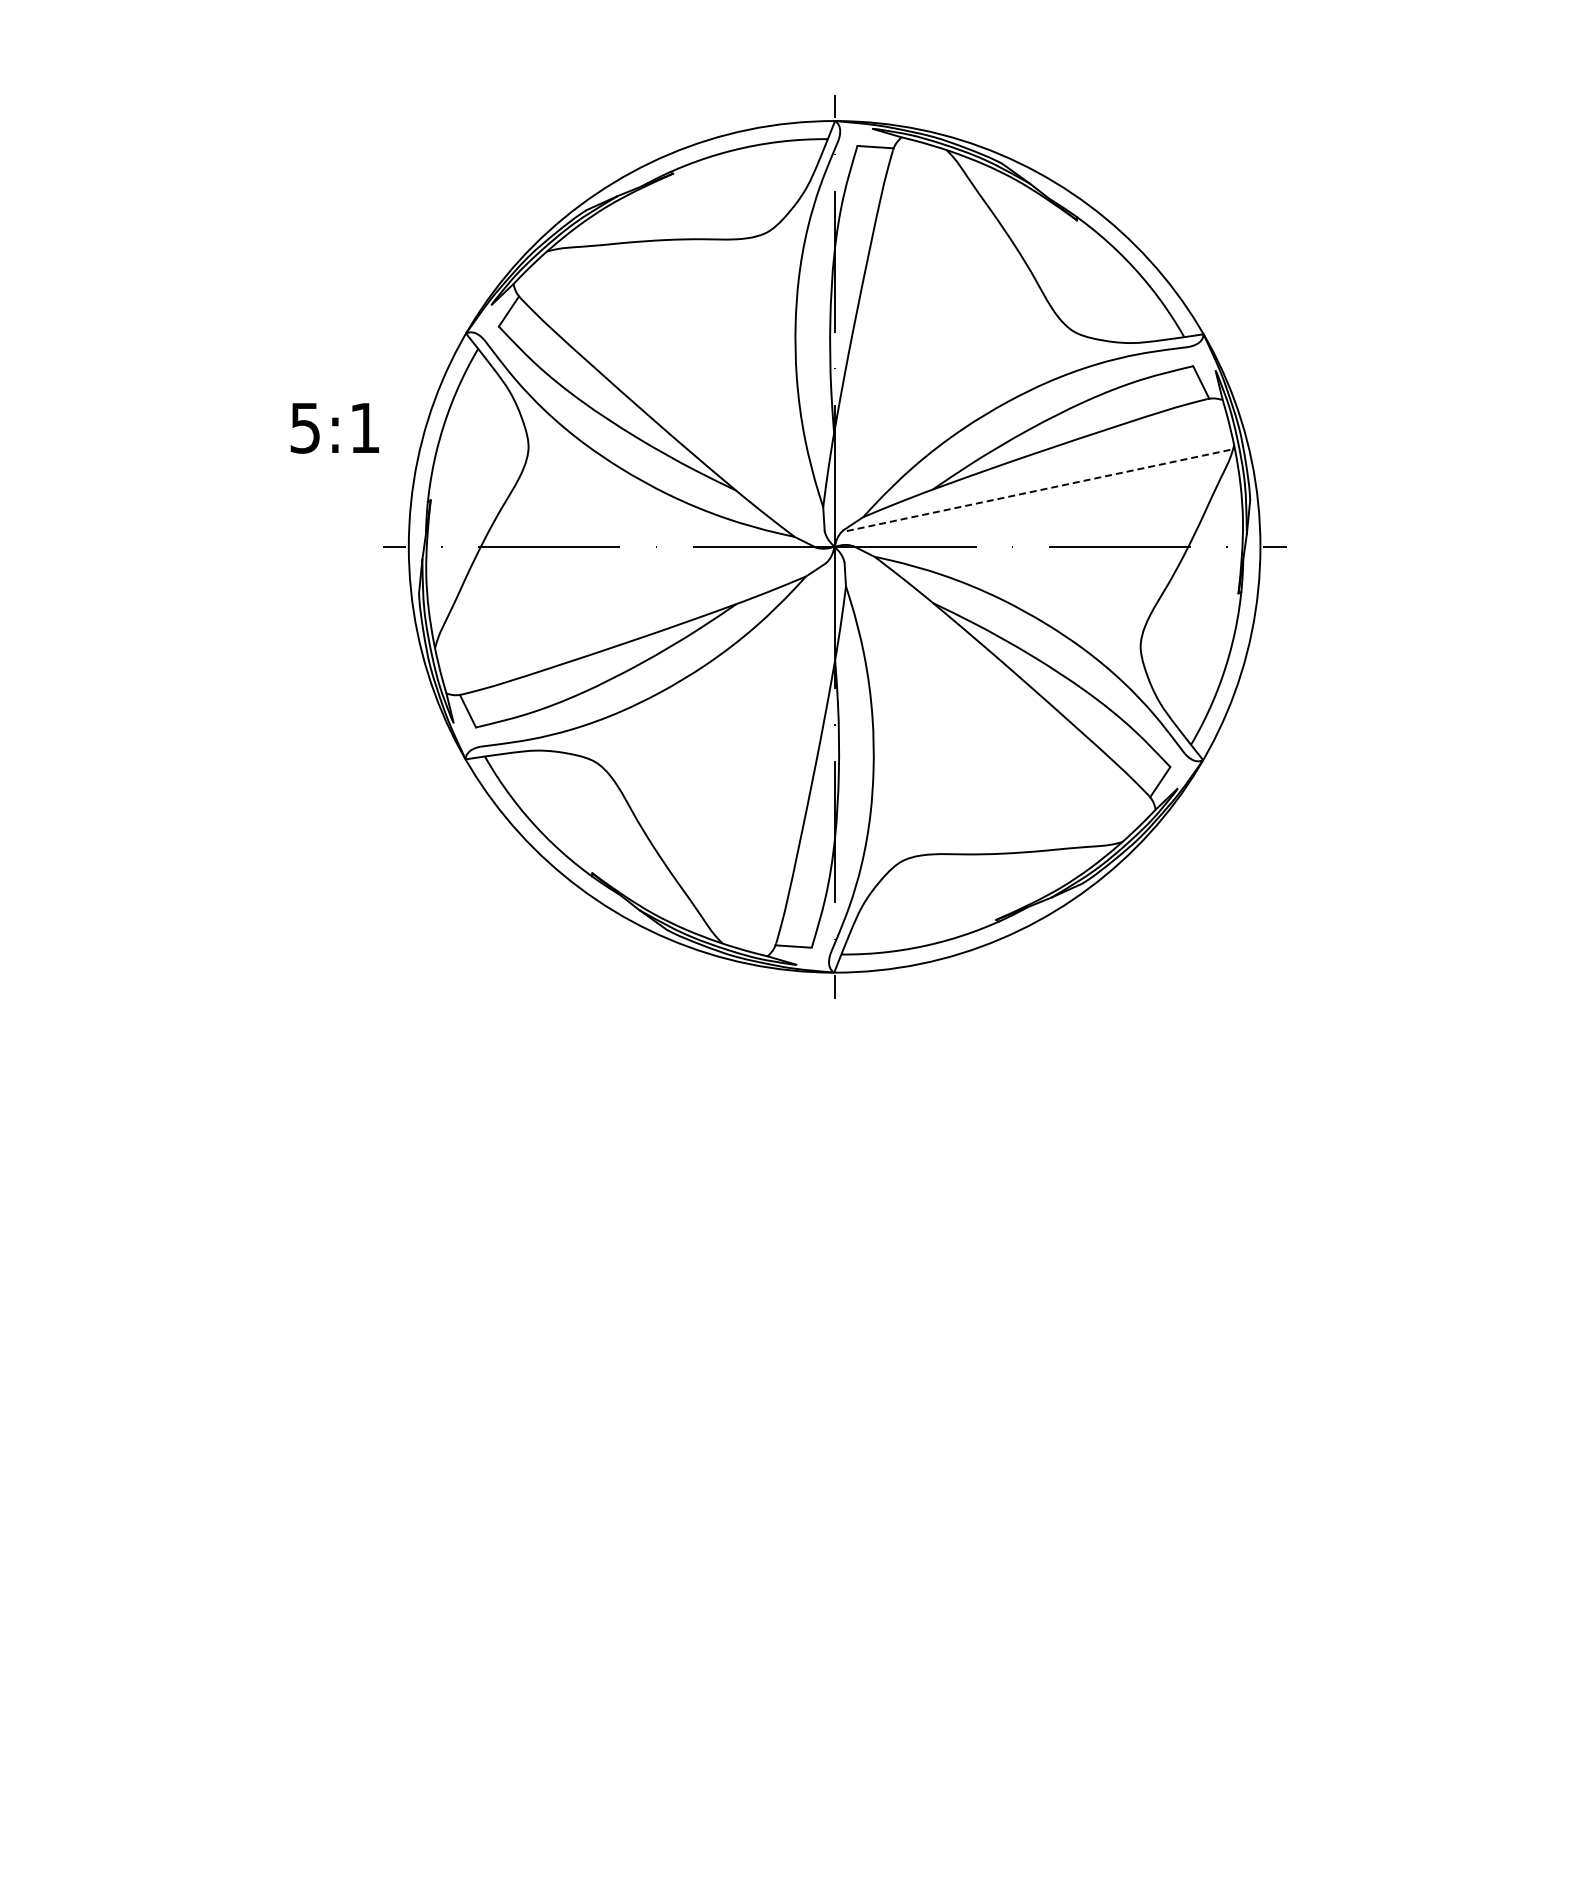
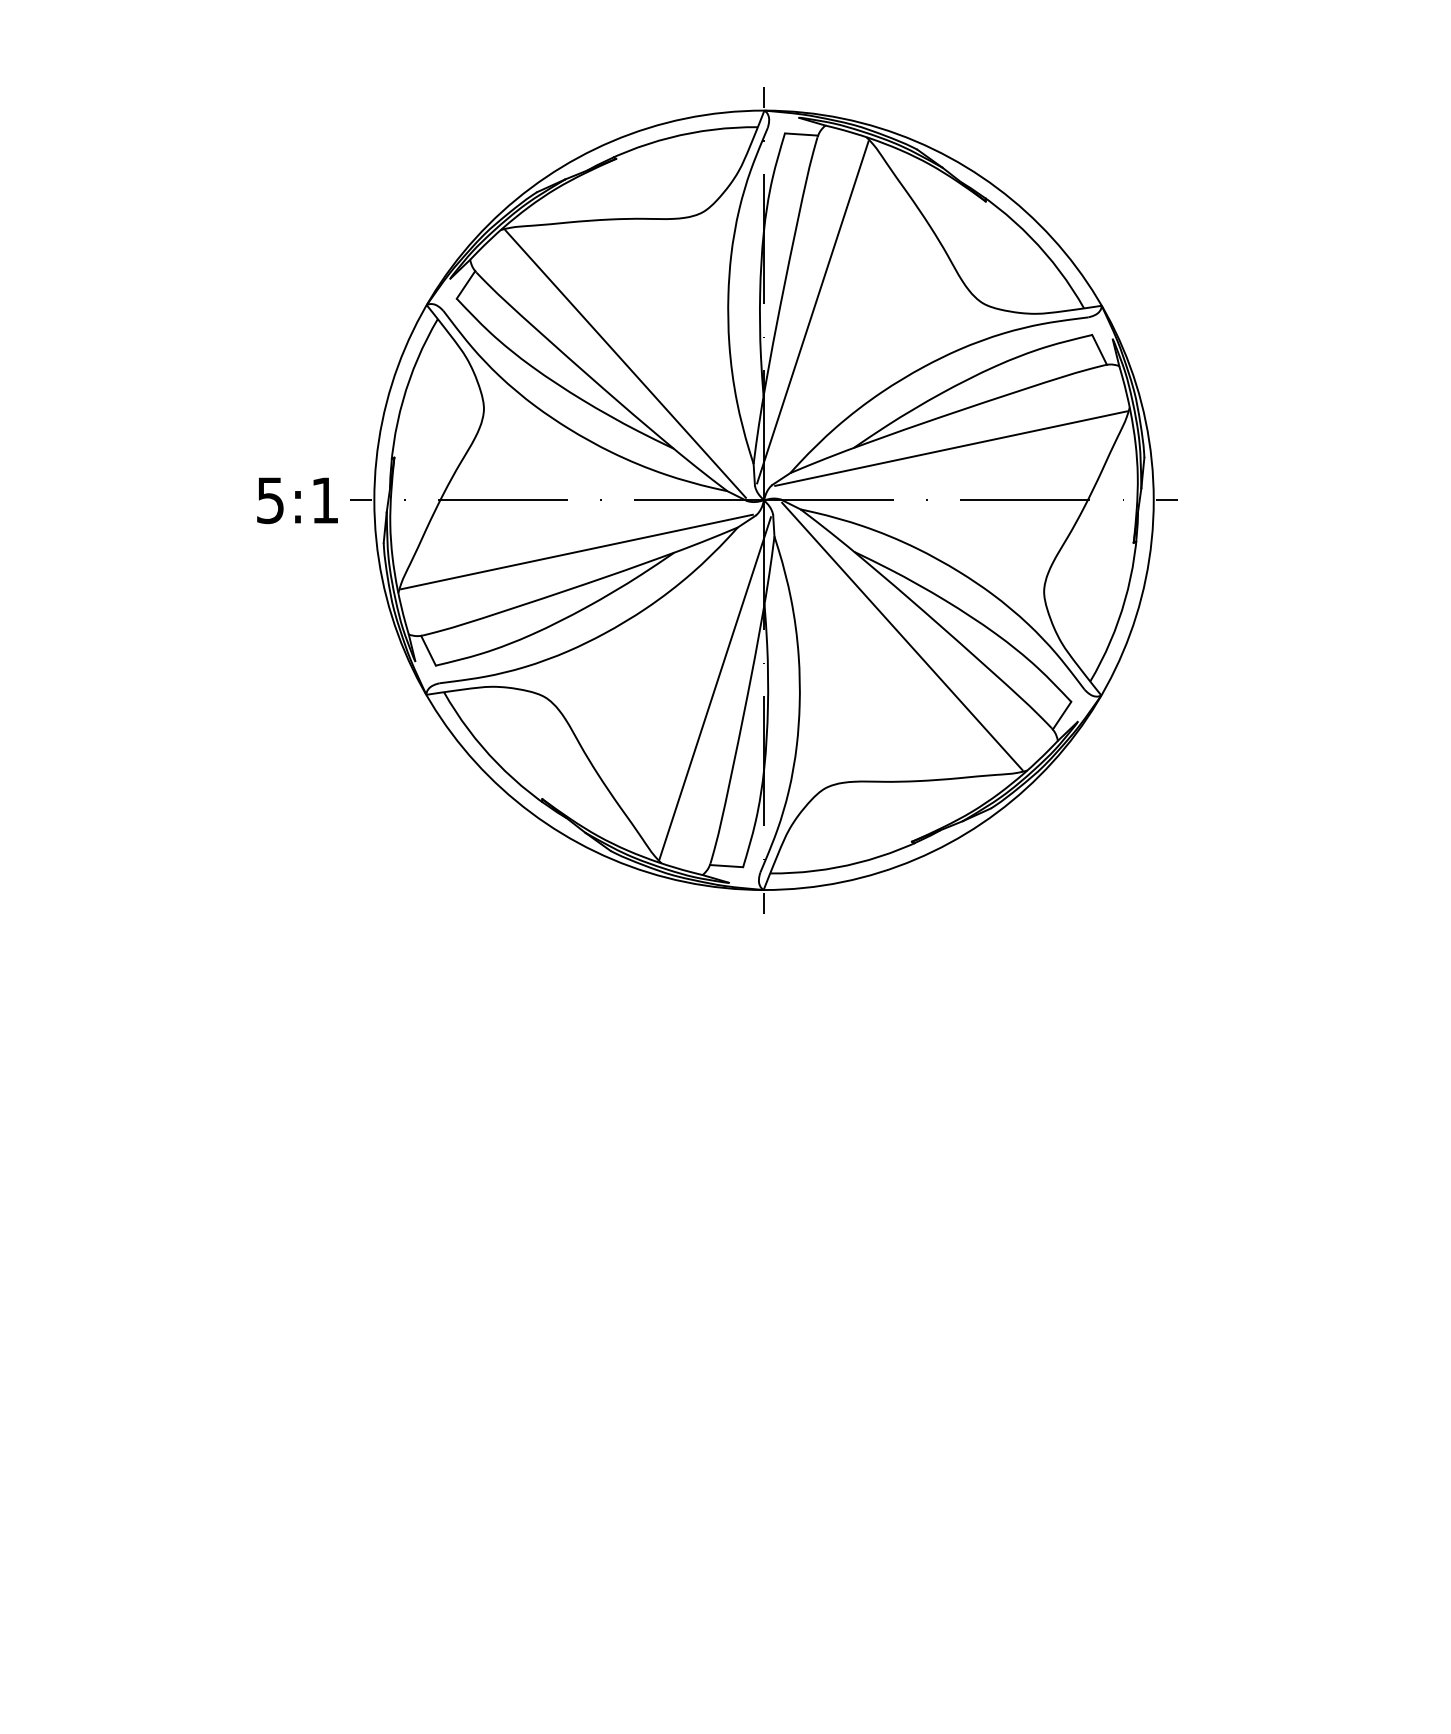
line: (887, 341) -> (812, 312), added
line: (683, 397) -> (625, 363), added
text: (334, 428) -> (297, 500), moved
line: (1039, 490) -> (951, 448), dashed -> solid
line: (630, 603) -> (577, 552), added
line: (985, 695) -> (902, 636), added
line: (781, 751) -> (715, 687), added

